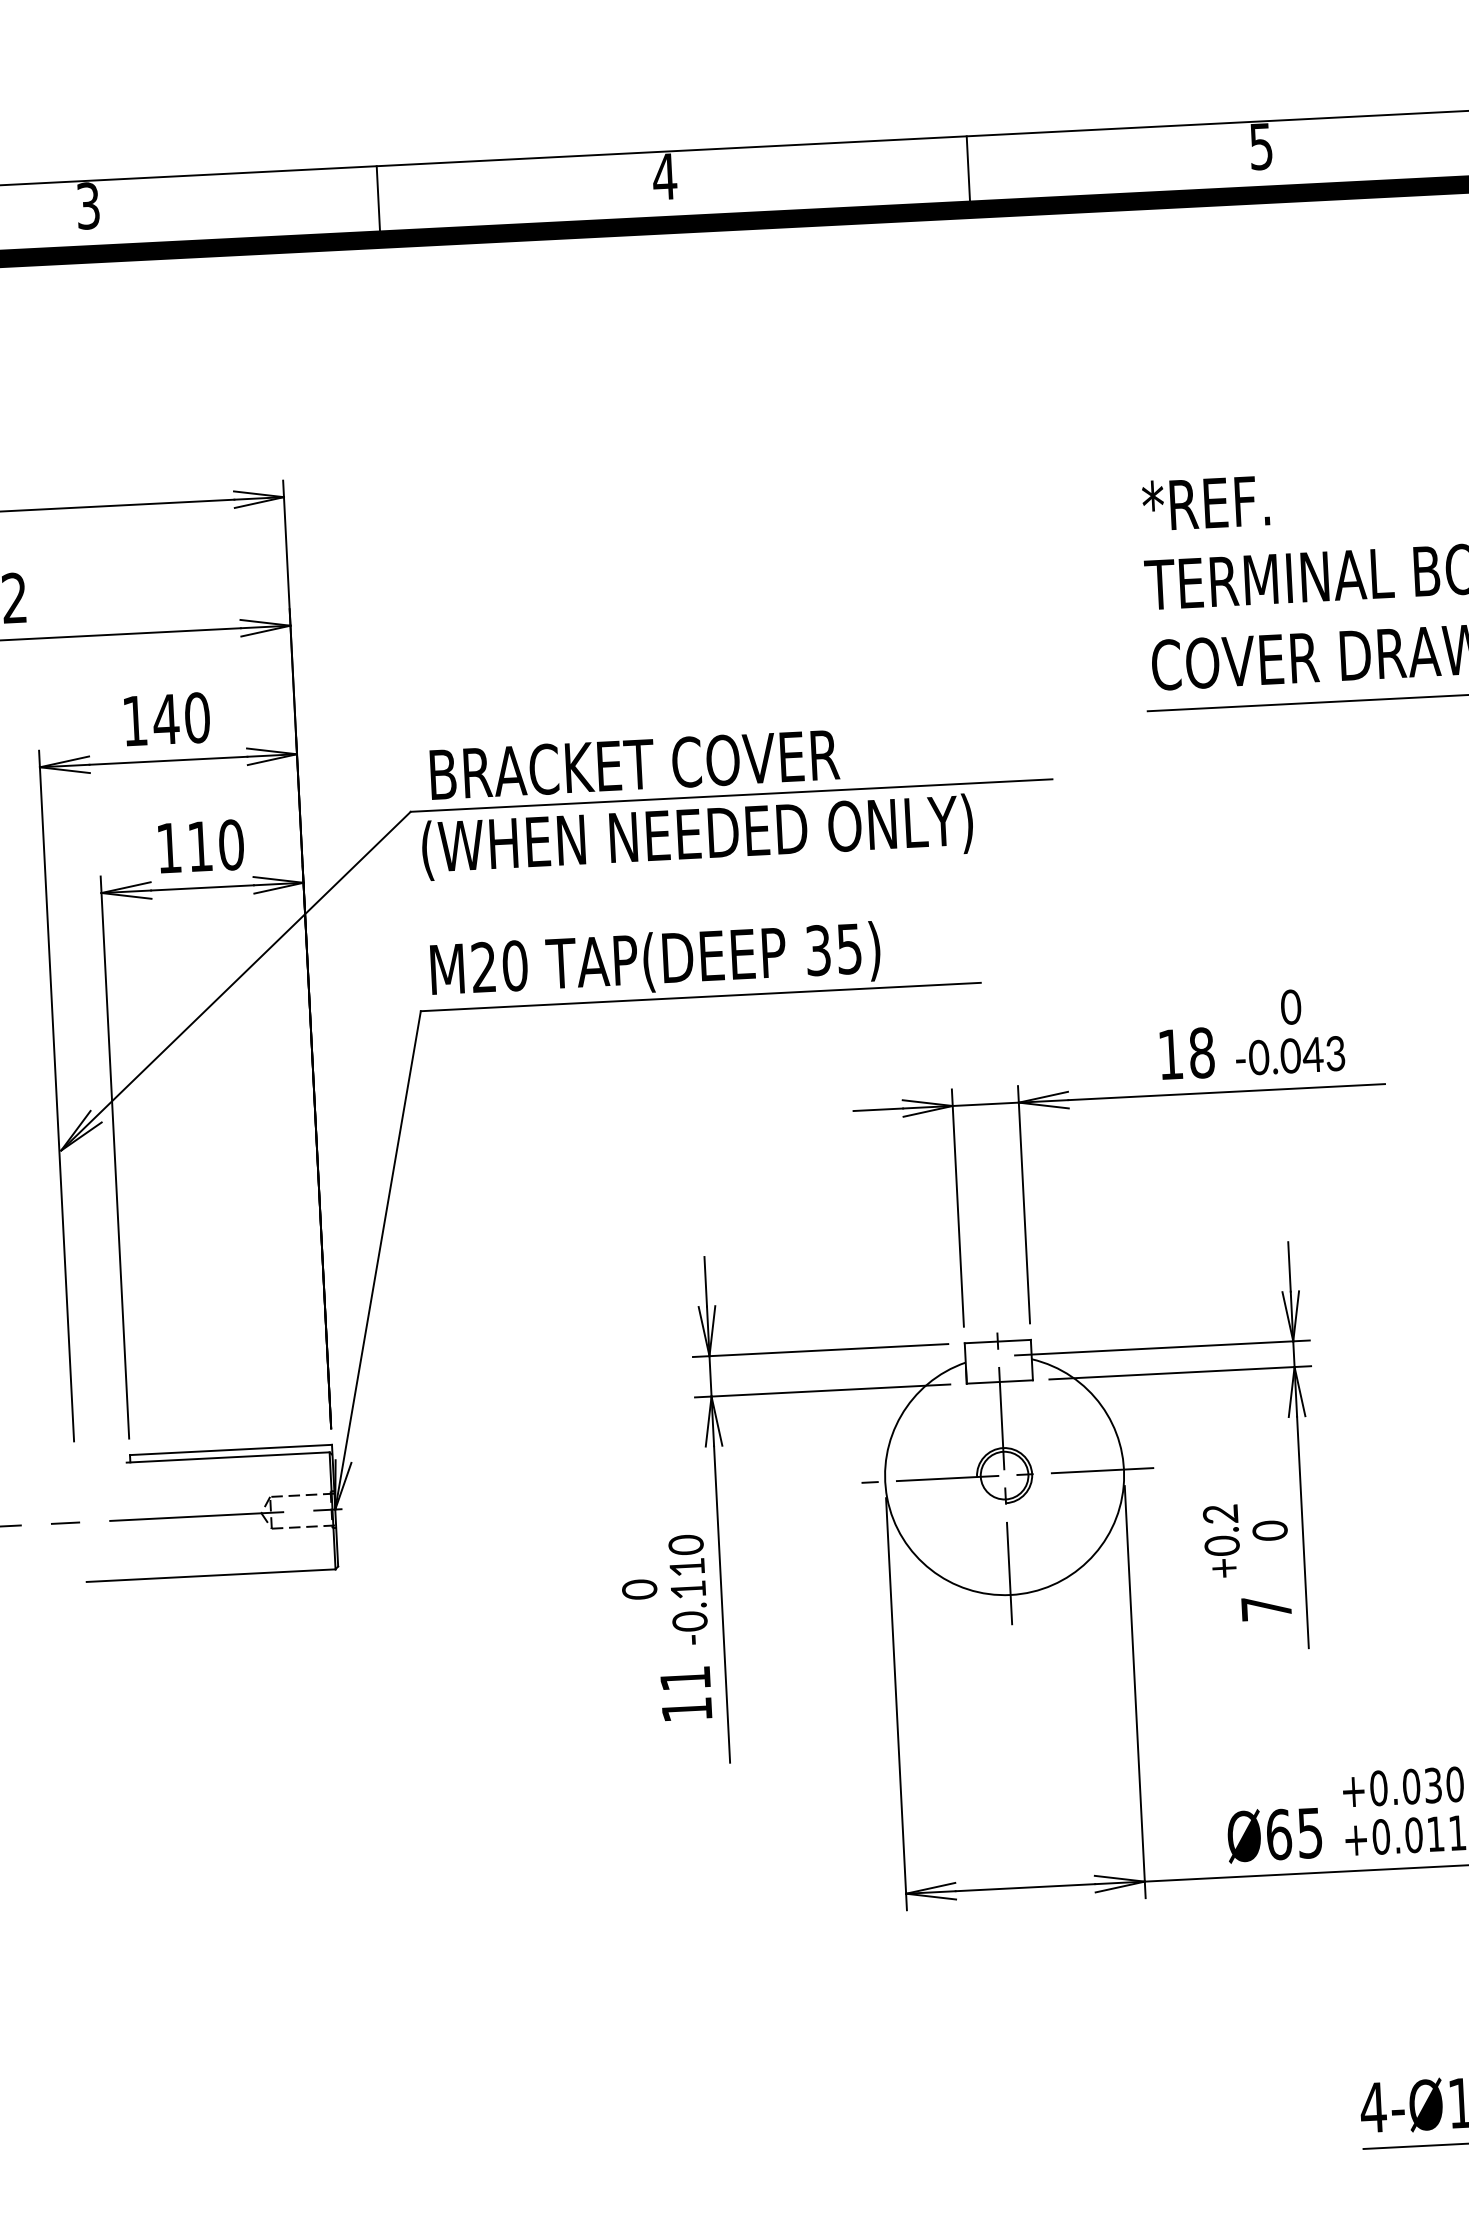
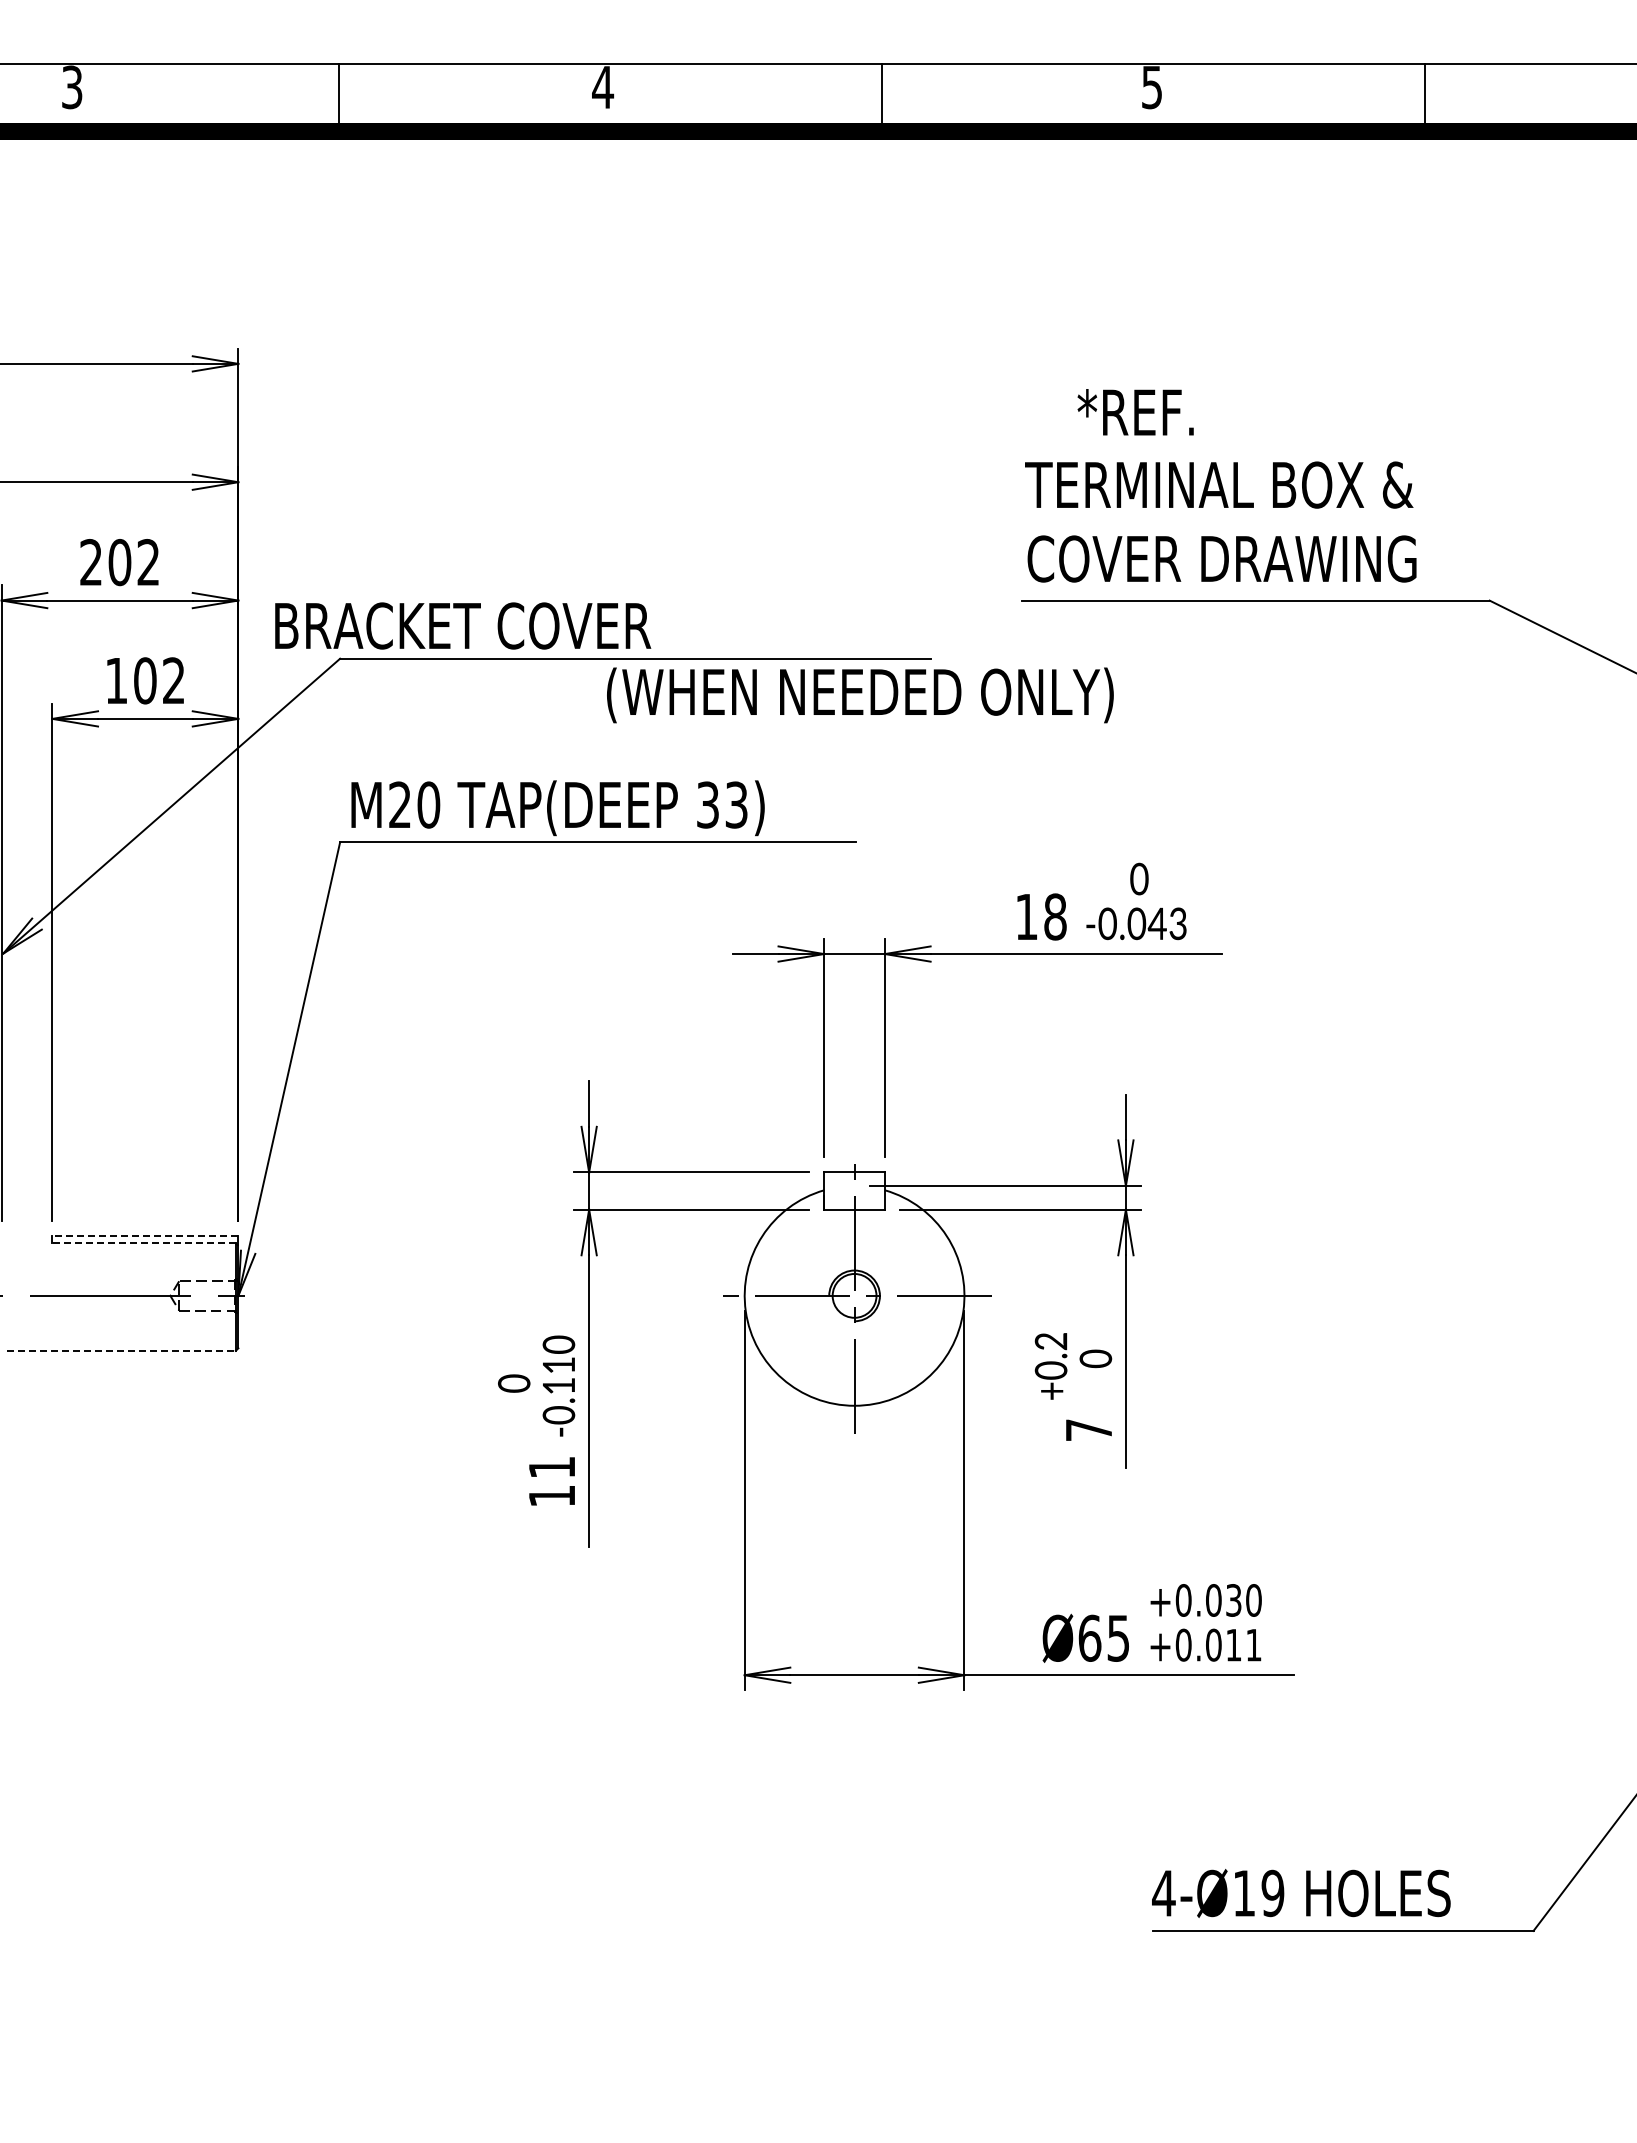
text: (1205, 503) -> (1135, 412), moved
text: (165, 719) -> (119, 562), 140 -> 202
text: (635, 764) -> (463, 625), moved
text: (697, 837) -> (860, 695), moved
text: (215, 845) -> (159, 680), 110 -> 102
text: (849, 948) -> (736, 804), 35) -> 33)
line: (231, 1450) -> (145, 1236), solid -> dashed
line: (227, 1457) -> (141, 1243), solid -> dashed
line: (211, 1575) -> (121, 1350), solid -> dashed

